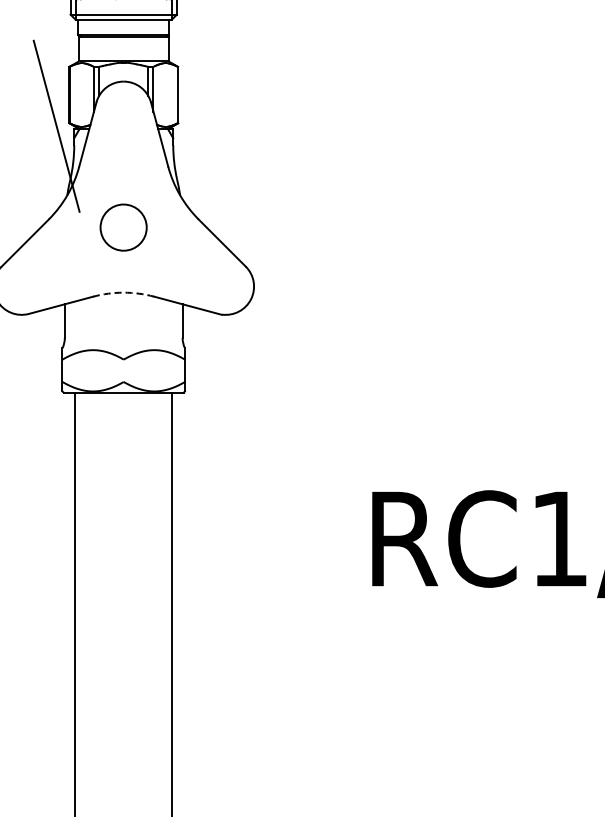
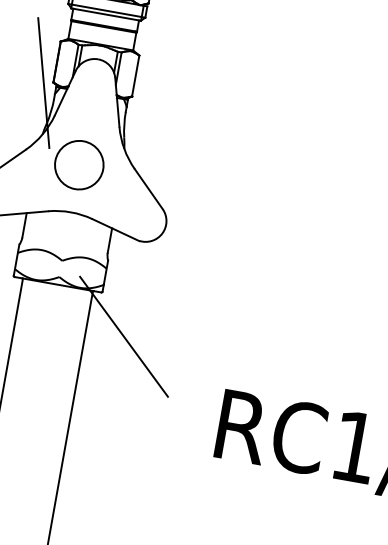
circle: (123, 227) -> (79, 165), size x1.43
arc: (123, 292) -> (70, 212), dashed -> solid
line: (224, 446) -> (124, 336), added

